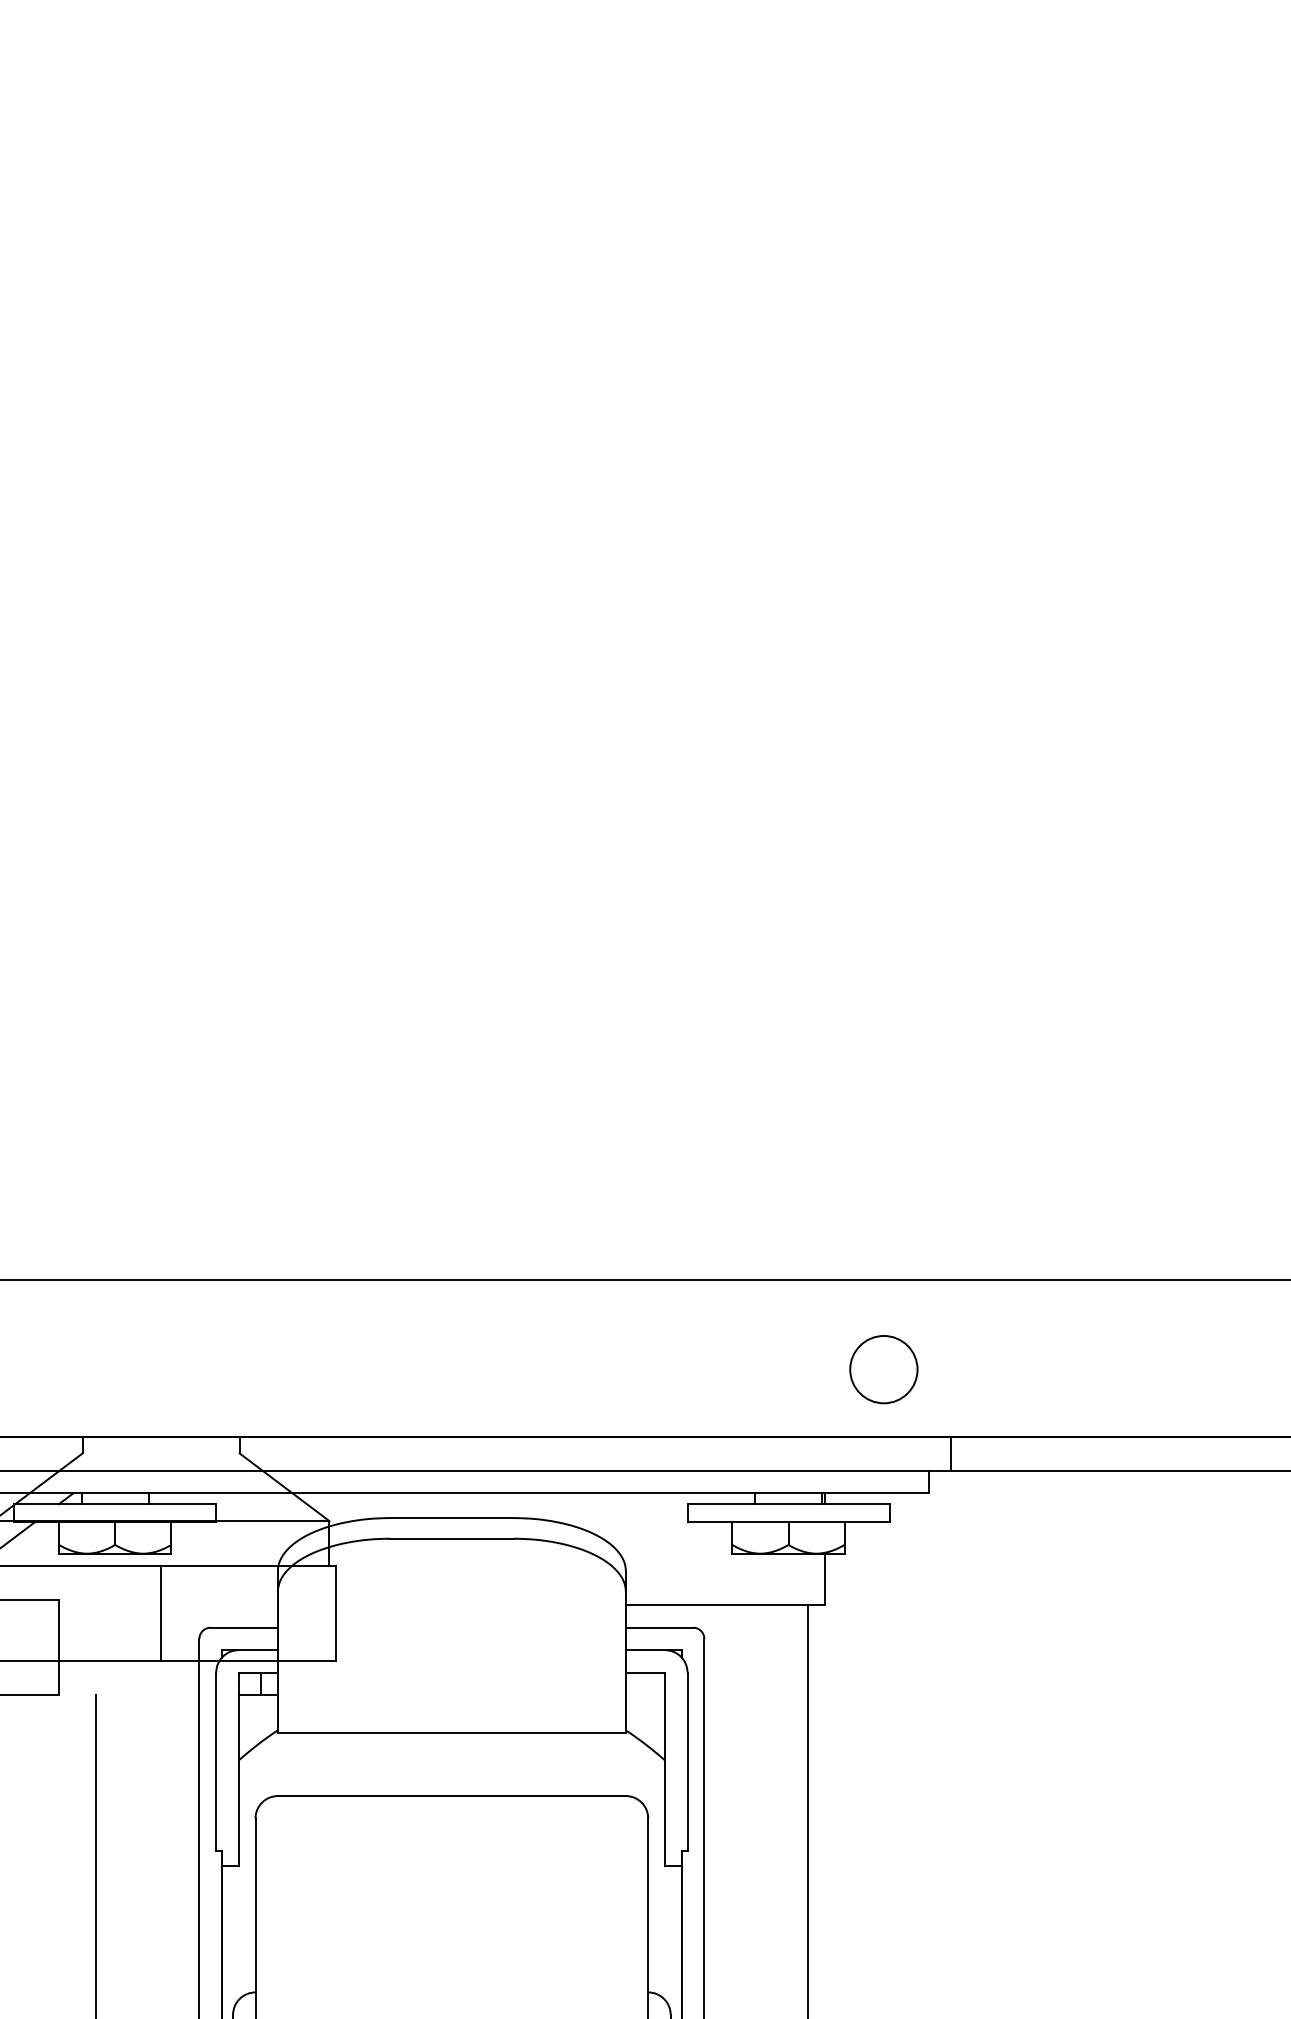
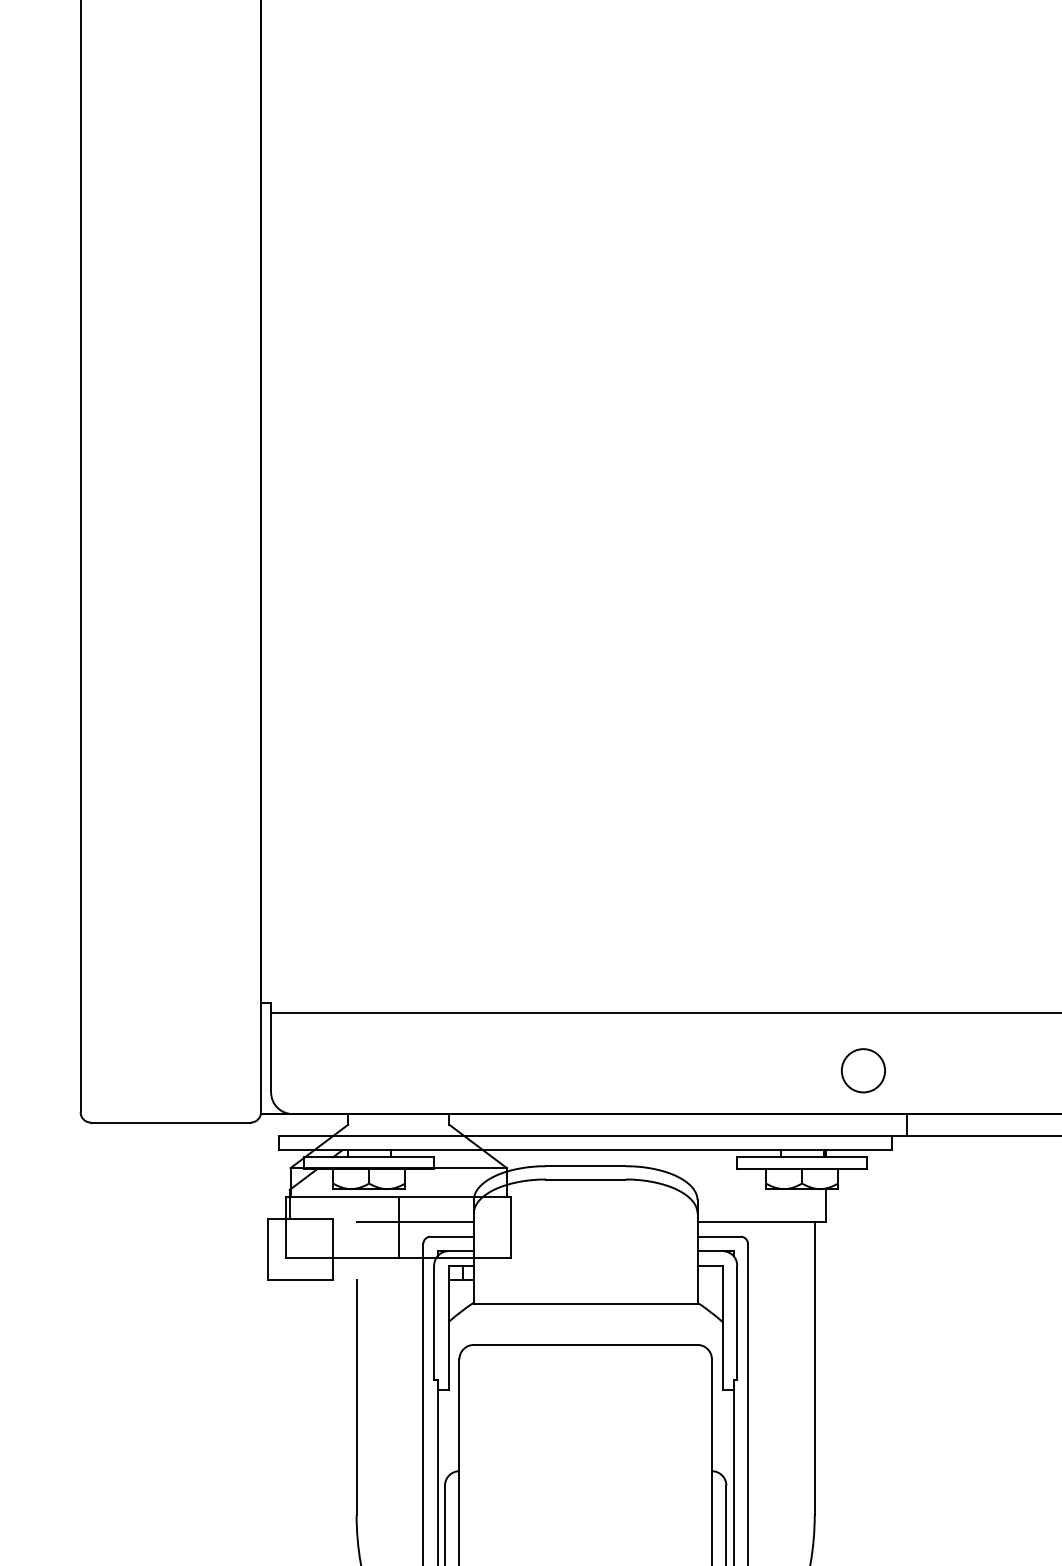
line: (185, 1605) -> (414, 1222), added

